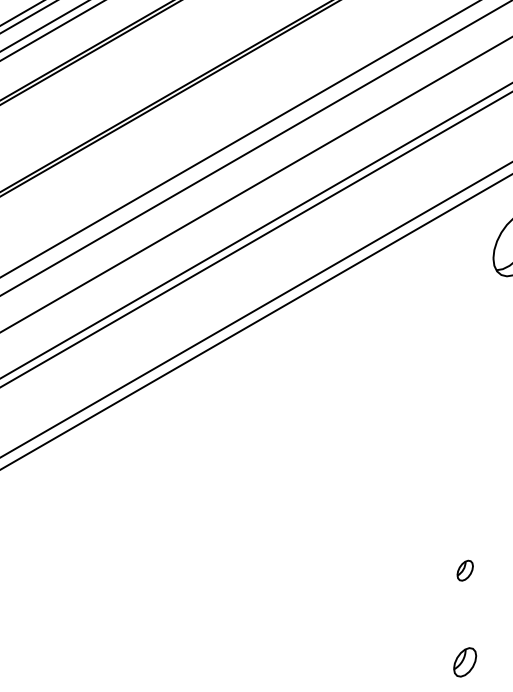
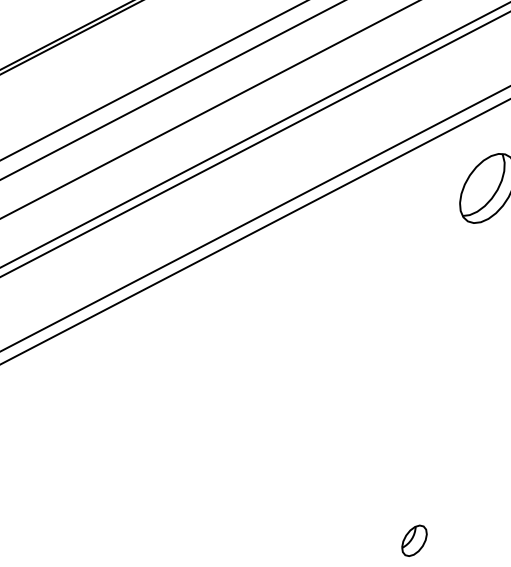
part: (465, 570) -> (414, 540), size x1.43

